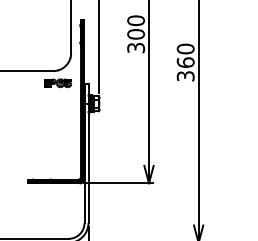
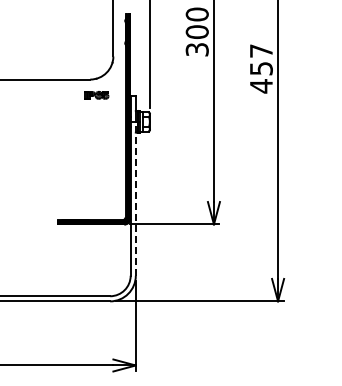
text: (185, 62) -> (260, 68), 360 -> 457
part: (58, 83) -> (96, 95), size x0.7
line: (88, 163) -> (135, 198), solid -> dashed

